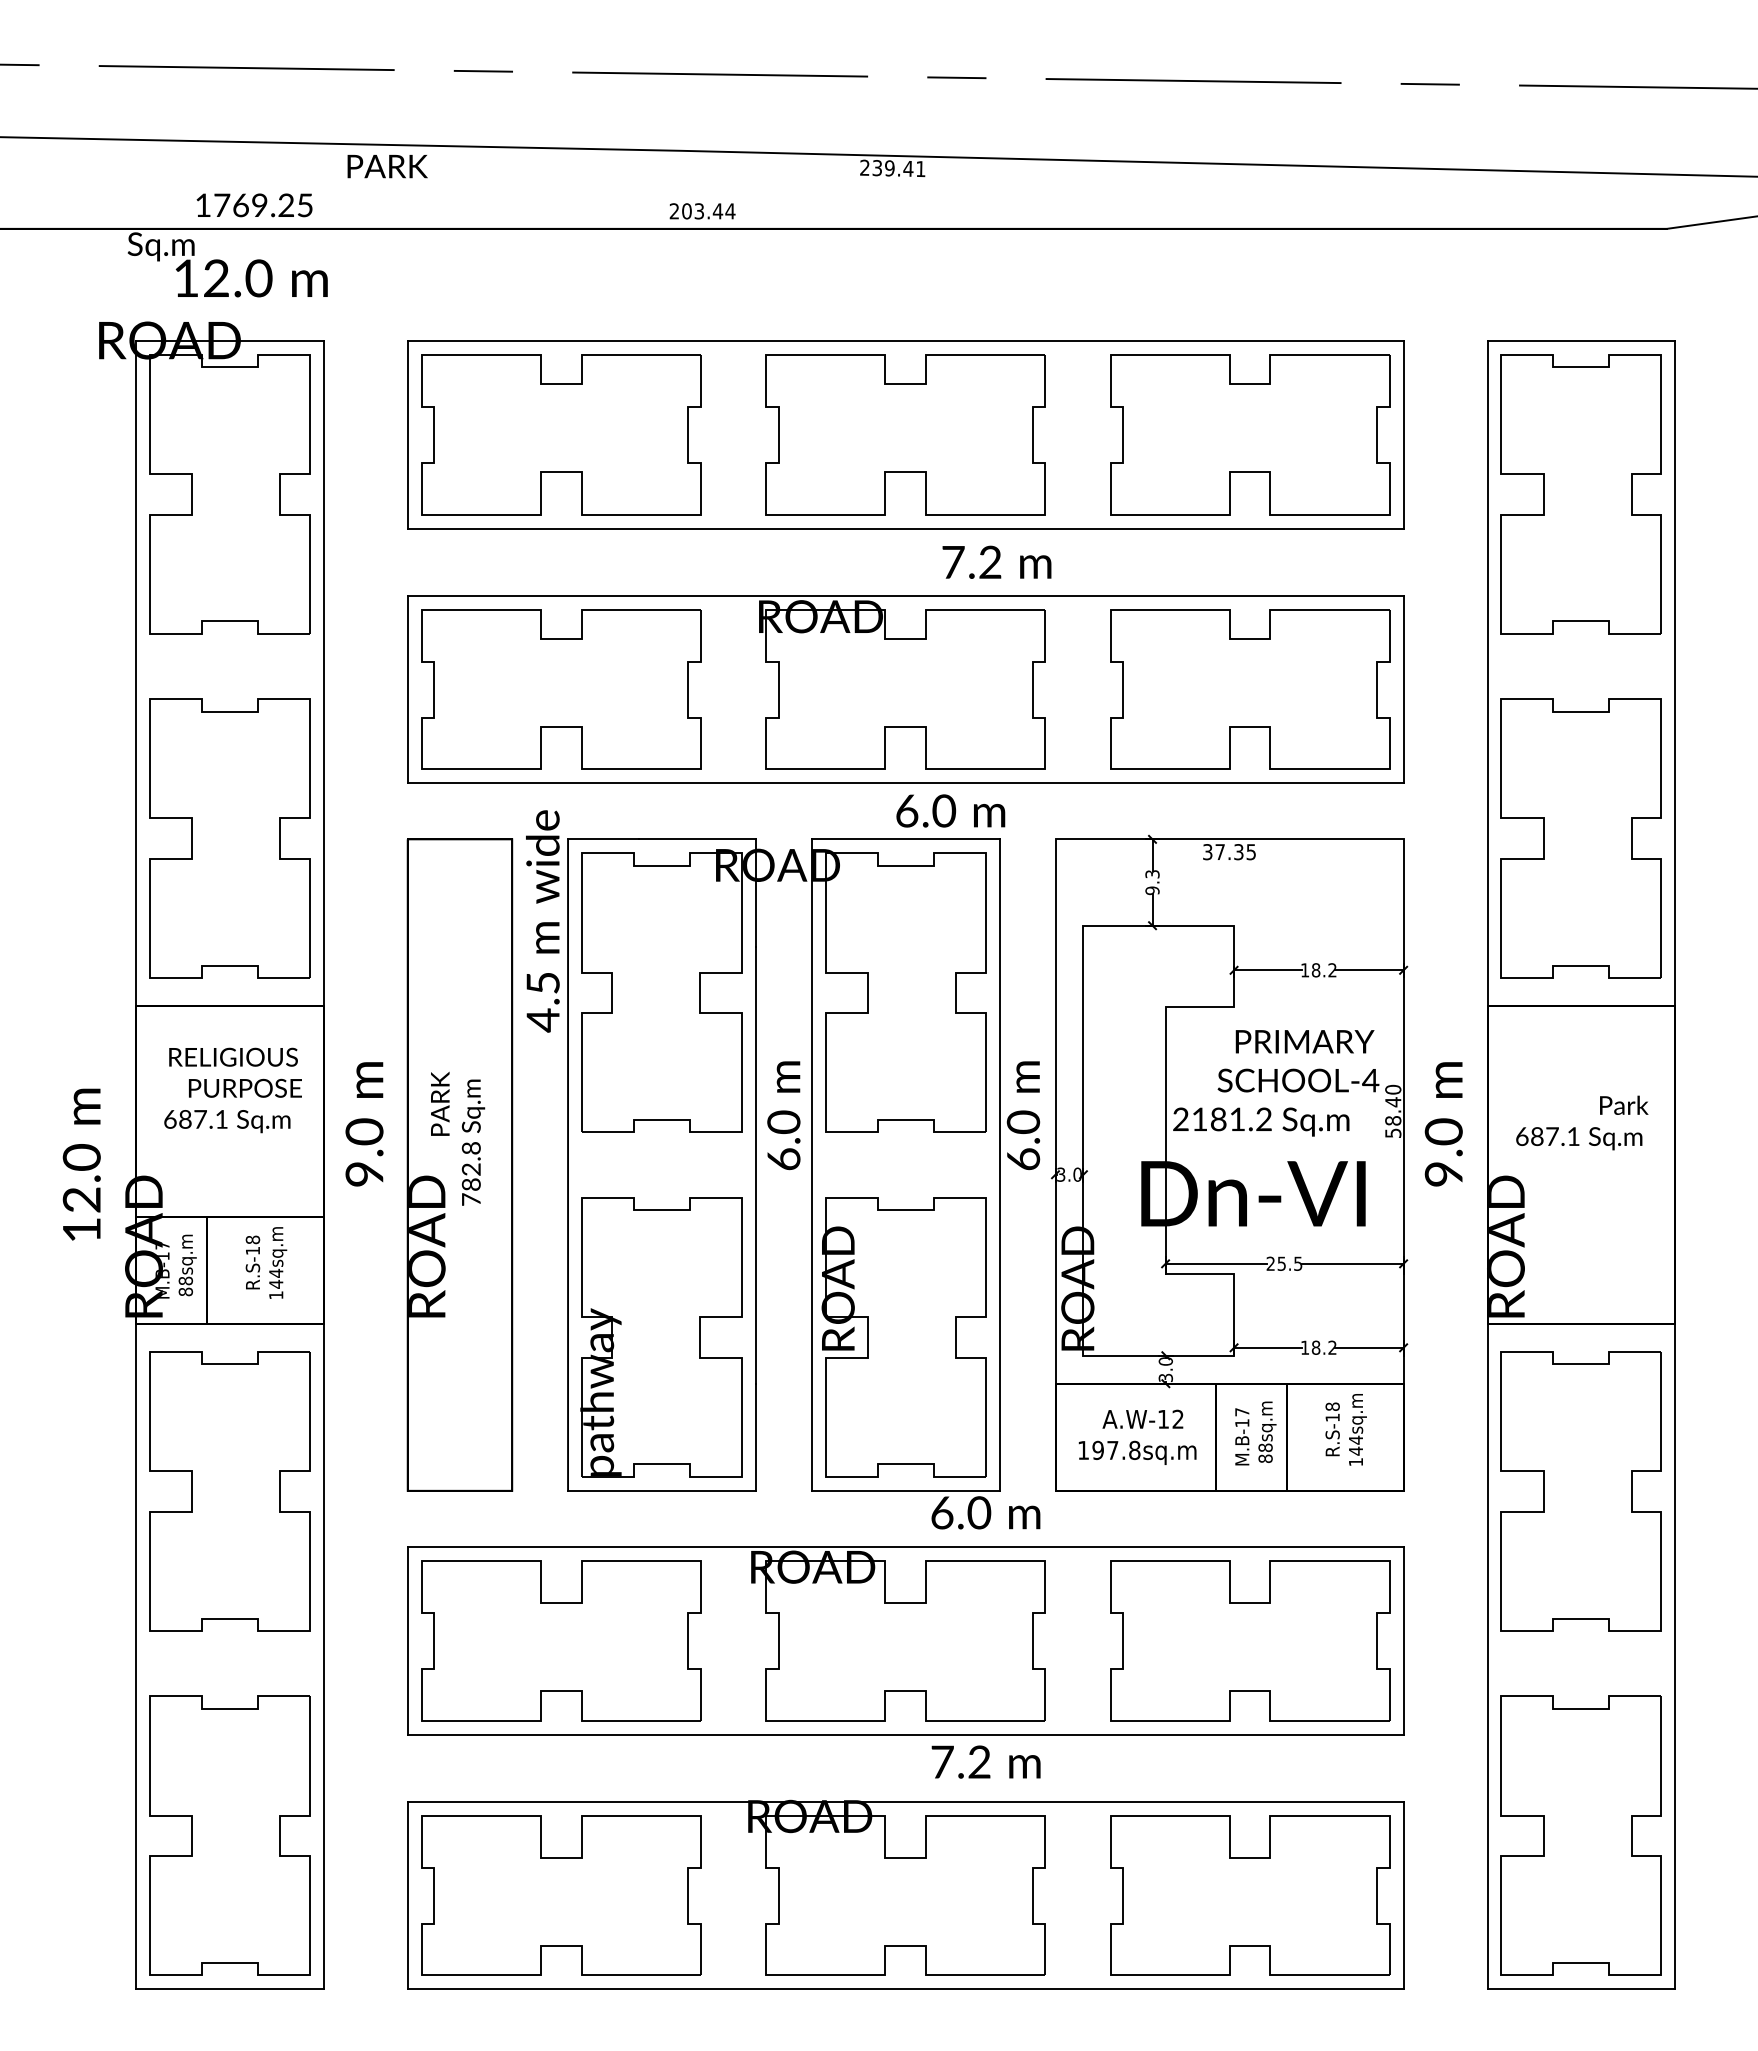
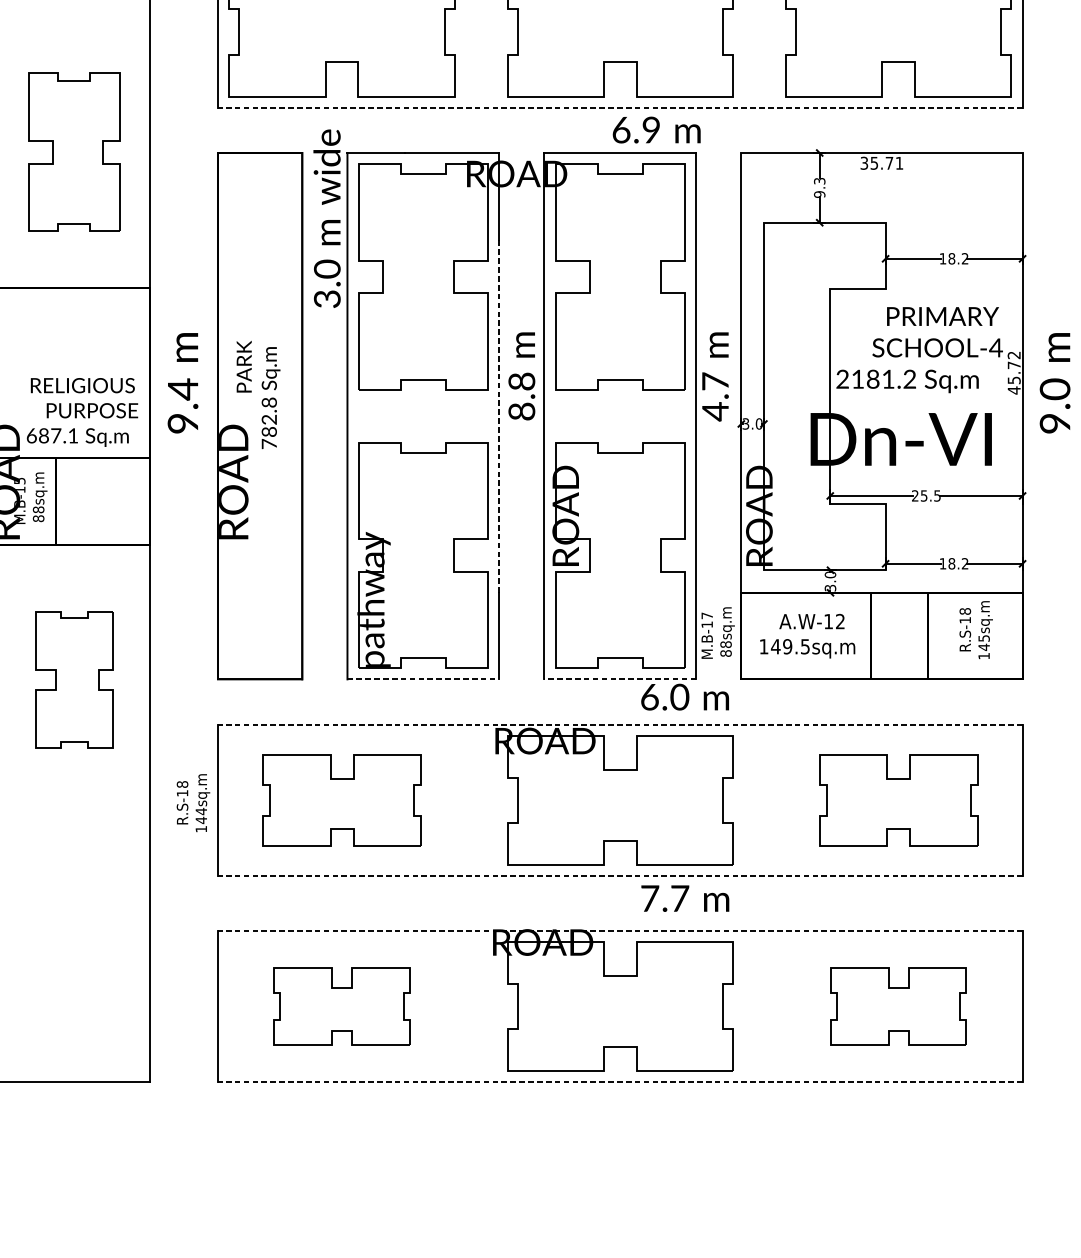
line: (905, 783) -> (620, 107), solid -> dashed
text: (944, 811) -> (651, 130), 6.0 -> 6.9
part: (229, 838) -> (73, 152), size x0.7
text: (1235, 852) -> (886, 163), 37.35 -> 35.71
text: (542, 1001) -> (326, 284), 4.5 -> 3.0
text: (232, 1090) -> (82, 412), moved
text: (1393, 1111) -> (1014, 372), 58.40 -> 45.72
text: (364, 1132) -> (183, 389), 9.0 -> 9.4
text: (783, 1140) -> (521, 396), 6.0 -> 8.8
text: (1023, 1140) -> (715, 396), 6.0 -> 4.7
line: (755, 1165) -> (498, 416), solid -> dashed
text: (162, 1245) -> (19, 481), M.B-17 -> M.B-15
text: (266, 1262) -> (193, 802), moved
text: (1255, 1433) -> (717, 633), moved
text: (1356, 1439) -> (984, 637), 144sq.m -> 145sq.m
text: (1116, 1450) -> (790, 646), 197.8sq.m -> 149.5sq.m
line: (661, 1490) -> (422, 679), solid -> dashed
line: (905, 1490) -> (620, 679), solid -> dashed
part: (229, 1491) -> (73, 679), size x0.6
line: (905, 1546) -> (620, 724), solid -> dashed
part: (561, 1640) -> (342, 800), size x0.7
part: (1250, 1640) -> (898, 800), size x0.7
line: (905, 1734) -> (620, 876), solid -> dashed
text: (979, 1761) -> (679, 898), 7.2 -> 7.7
line: (905, 1801) -> (620, 930), solid -> dashed
part: (229, 1835) -> (73, 957), removed
part: (561, 1895) -> (342, 1006), size x0.6
part: (1250, 1895) -> (898, 1006), size x0.6
line: (905, 1989) -> (620, 1082), solid -> dashed

